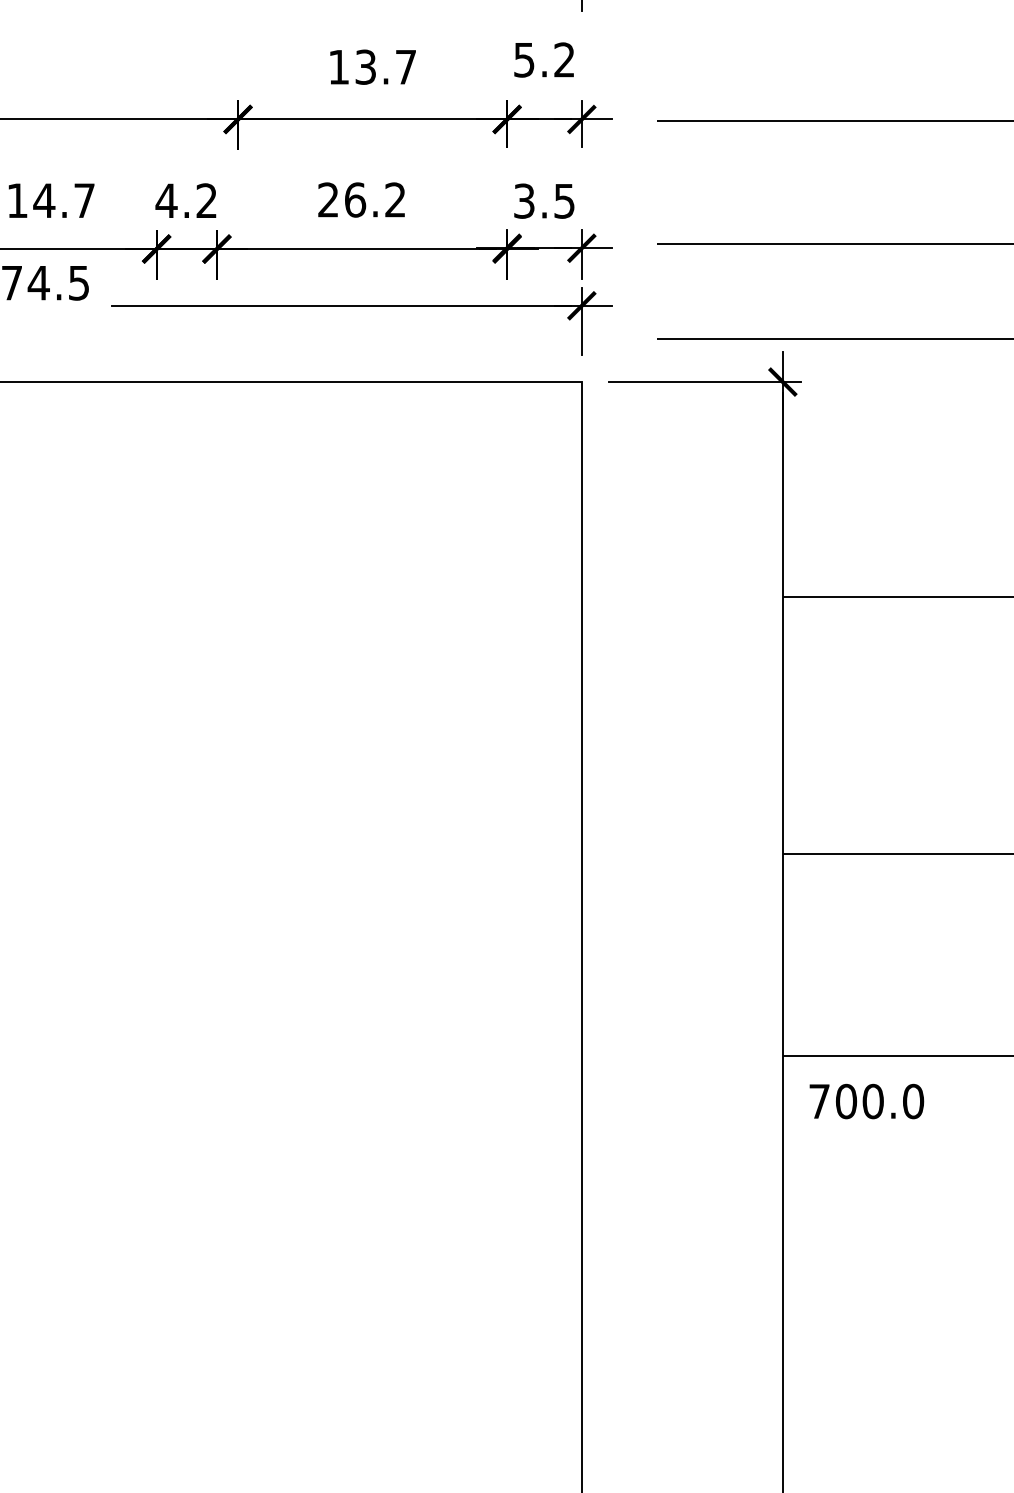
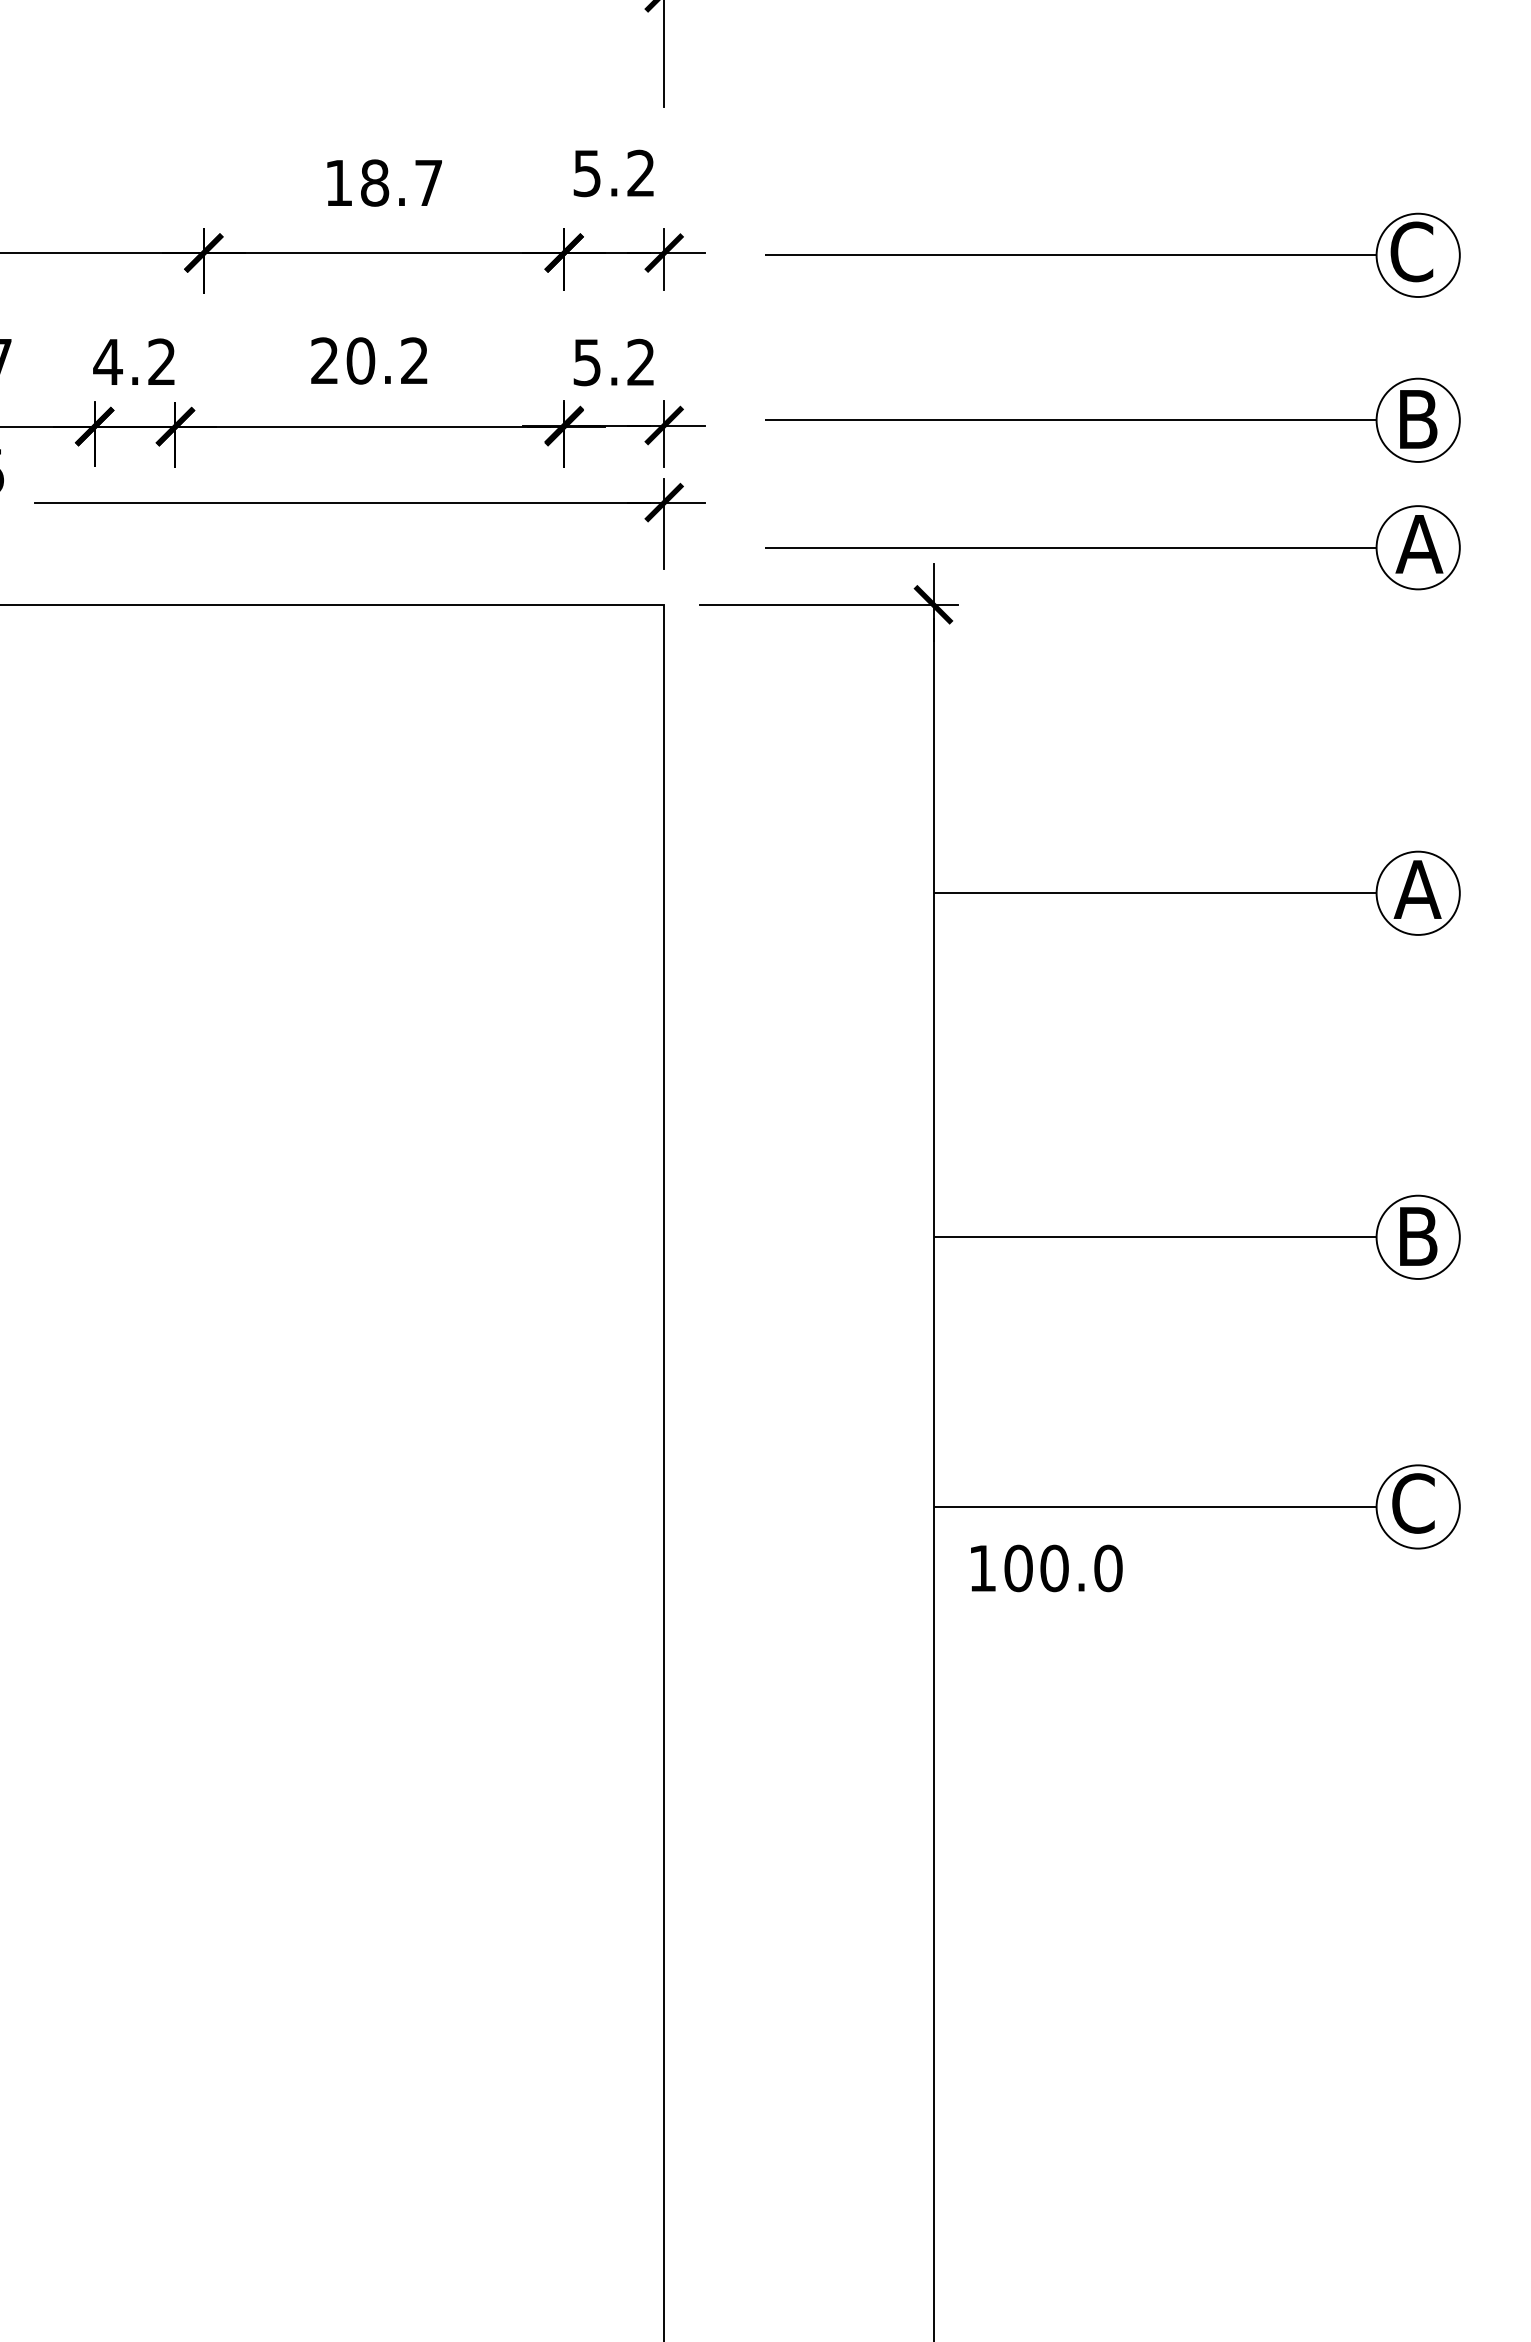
text: (366, 66) -> (375, 182), 13.7 -> 18.7
text: (355, 199) -> (360, 360), 26.2 -> 20.2
text: (544, 201) -> (614, 362), 3.5 -> 5.2
text: (819, 1101) -> (982, 1568), 700.0 -> 100.0

